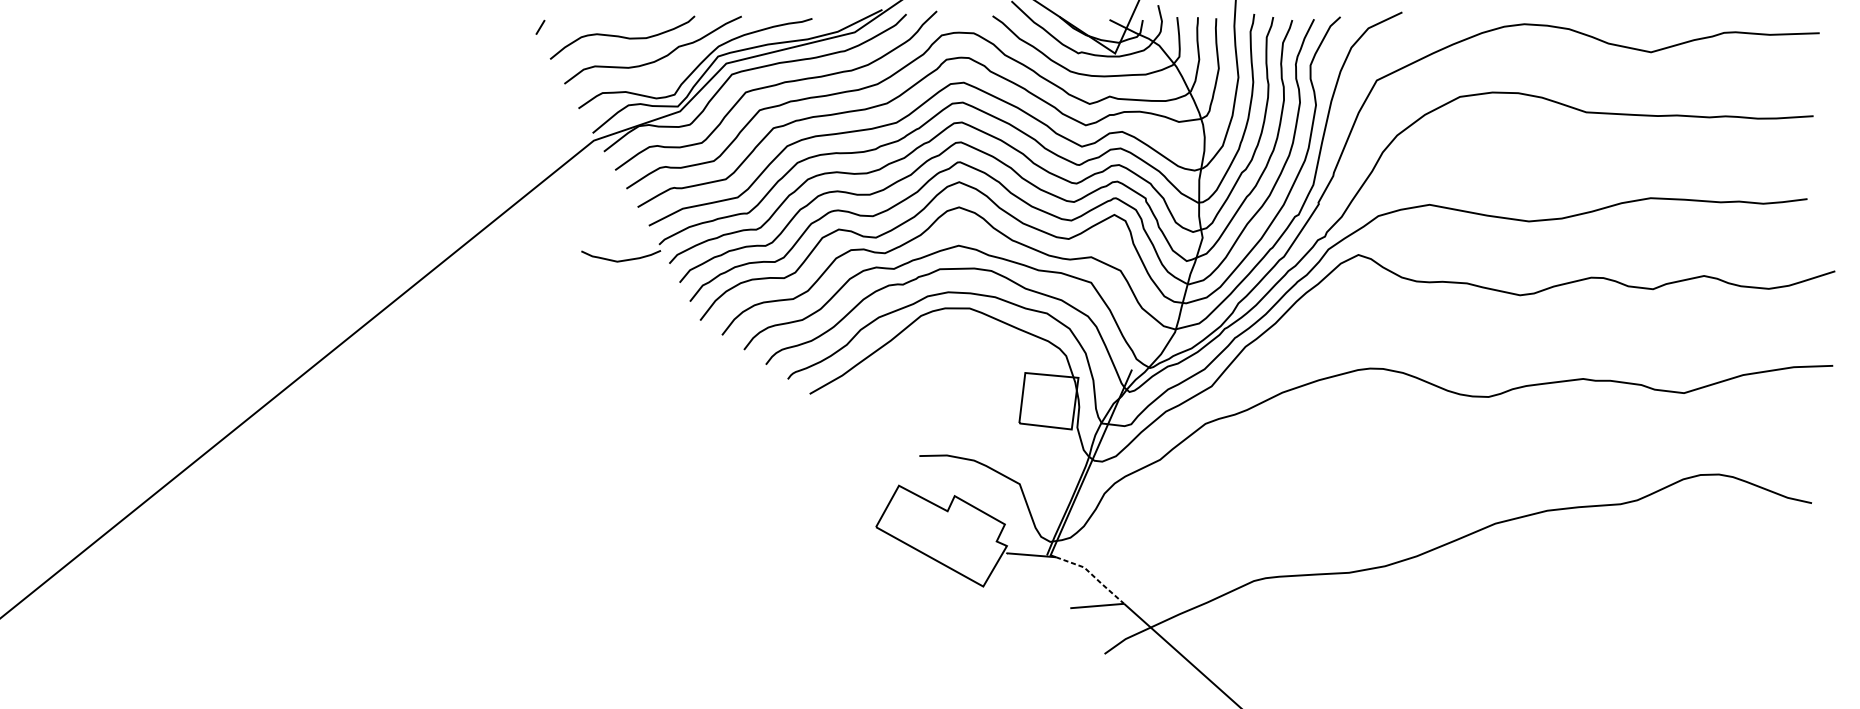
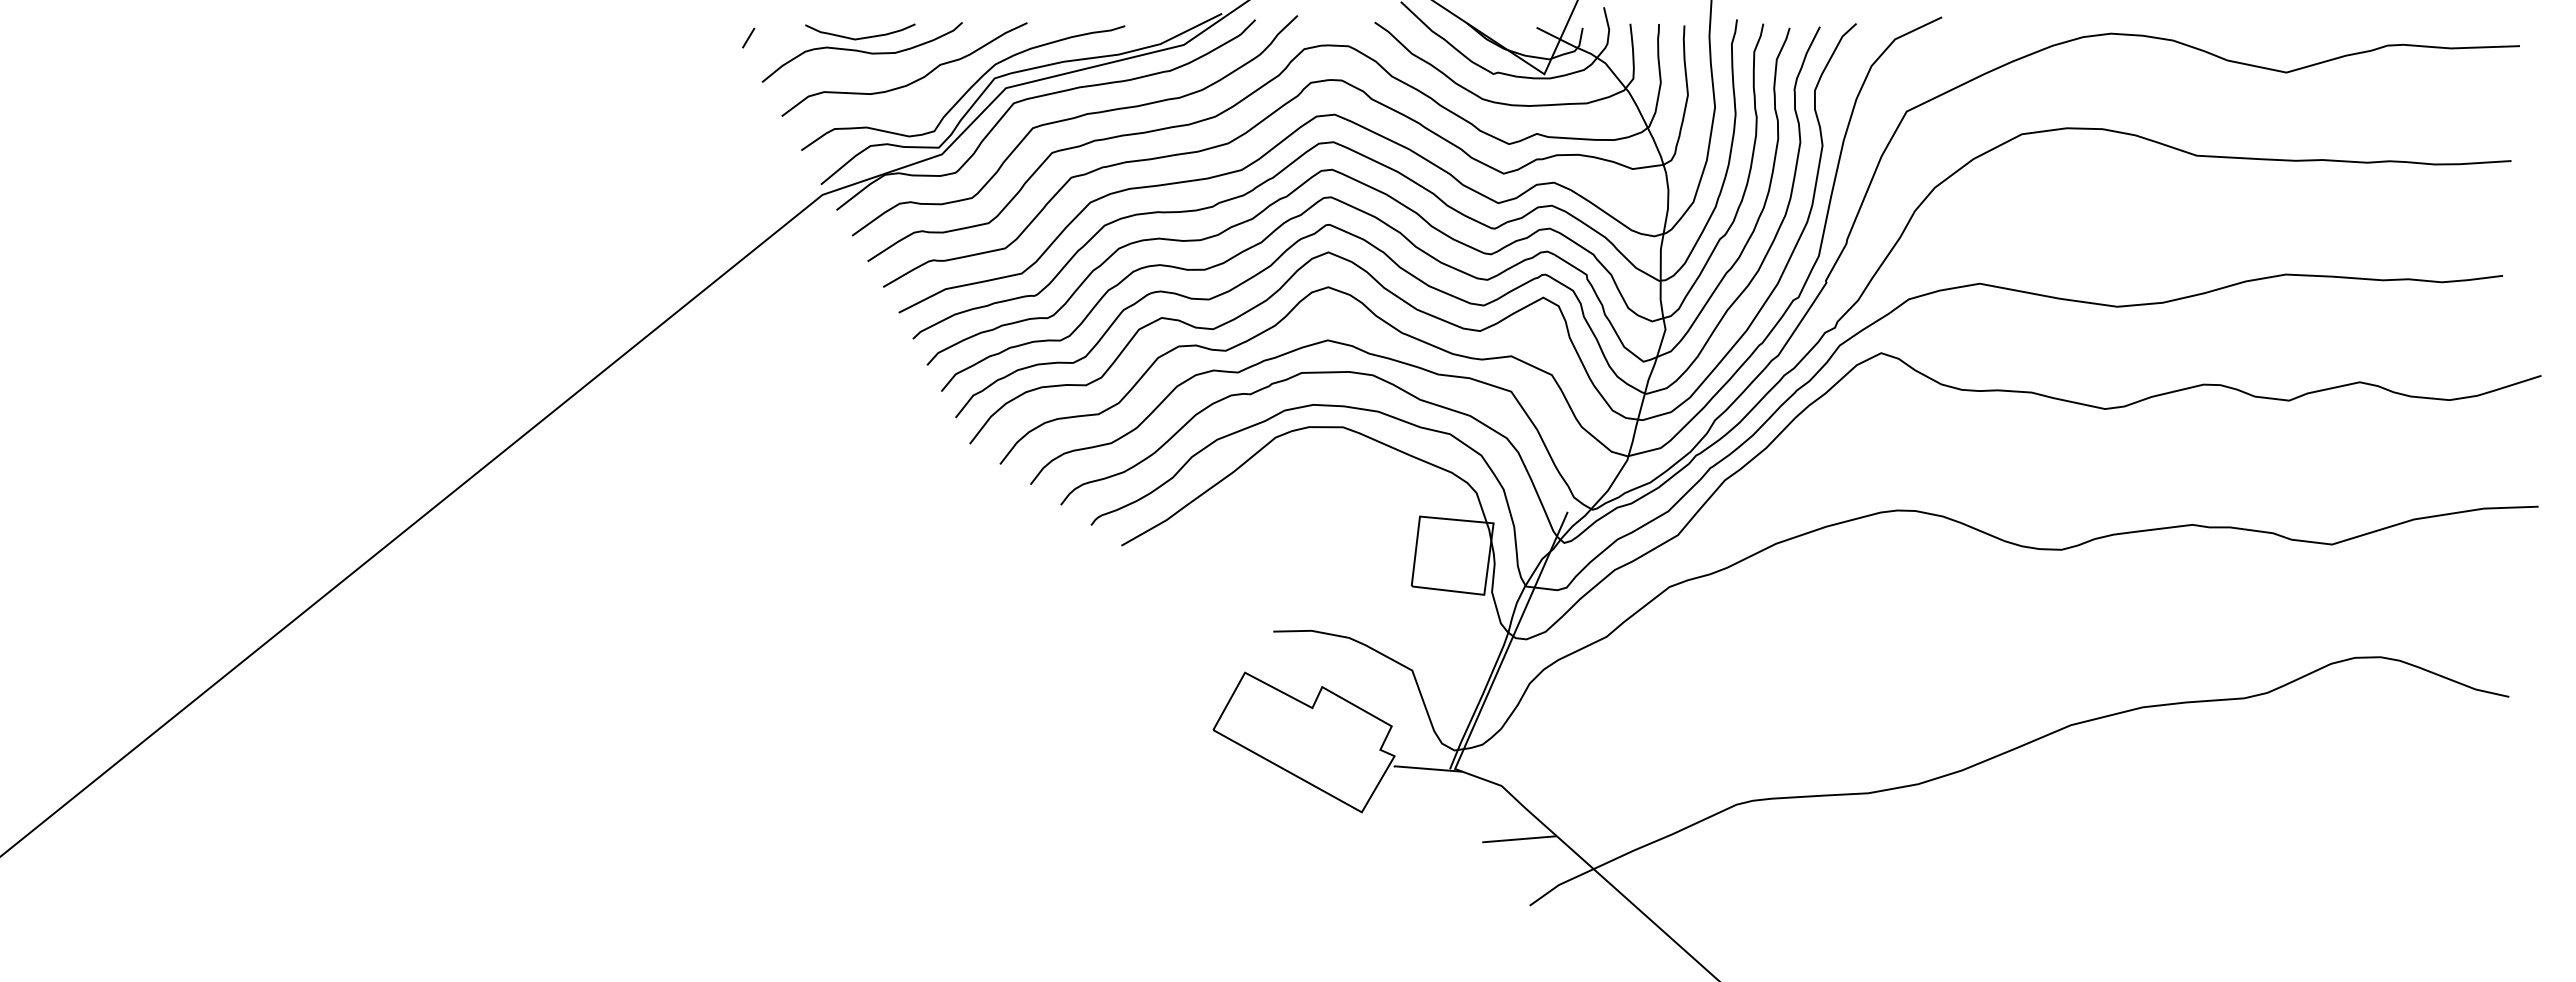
curve: (621, 260) -> (860, 37), moved
line: (1092, 575) -> (1513, 797), dashed -> solid

